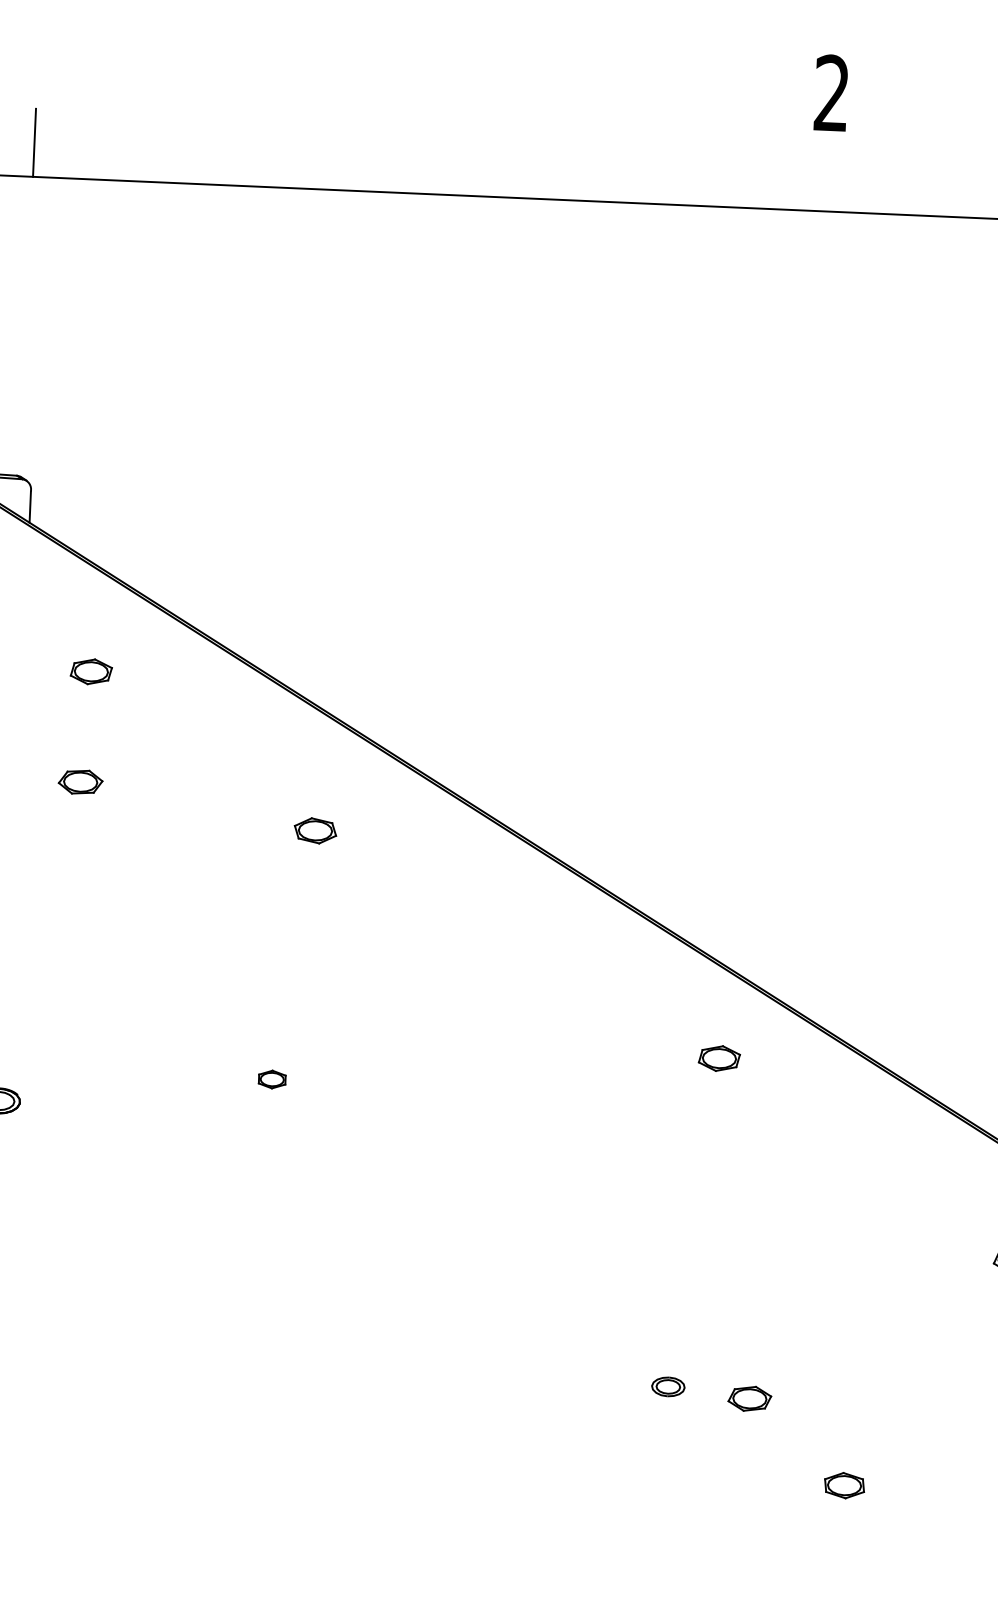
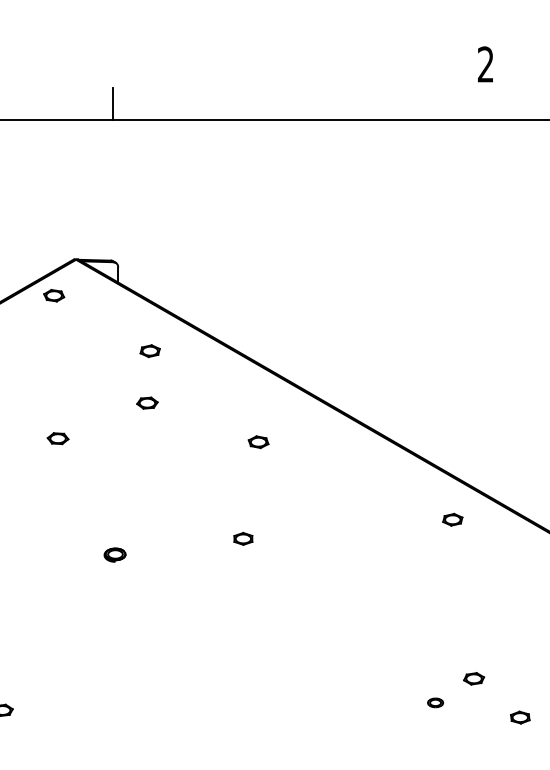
part: (315, 831) -> (258, 442), moved
part: (272, 1078) -> (243, 538), size x1.43
part: (668, 1386) -> (435, 702), moved

